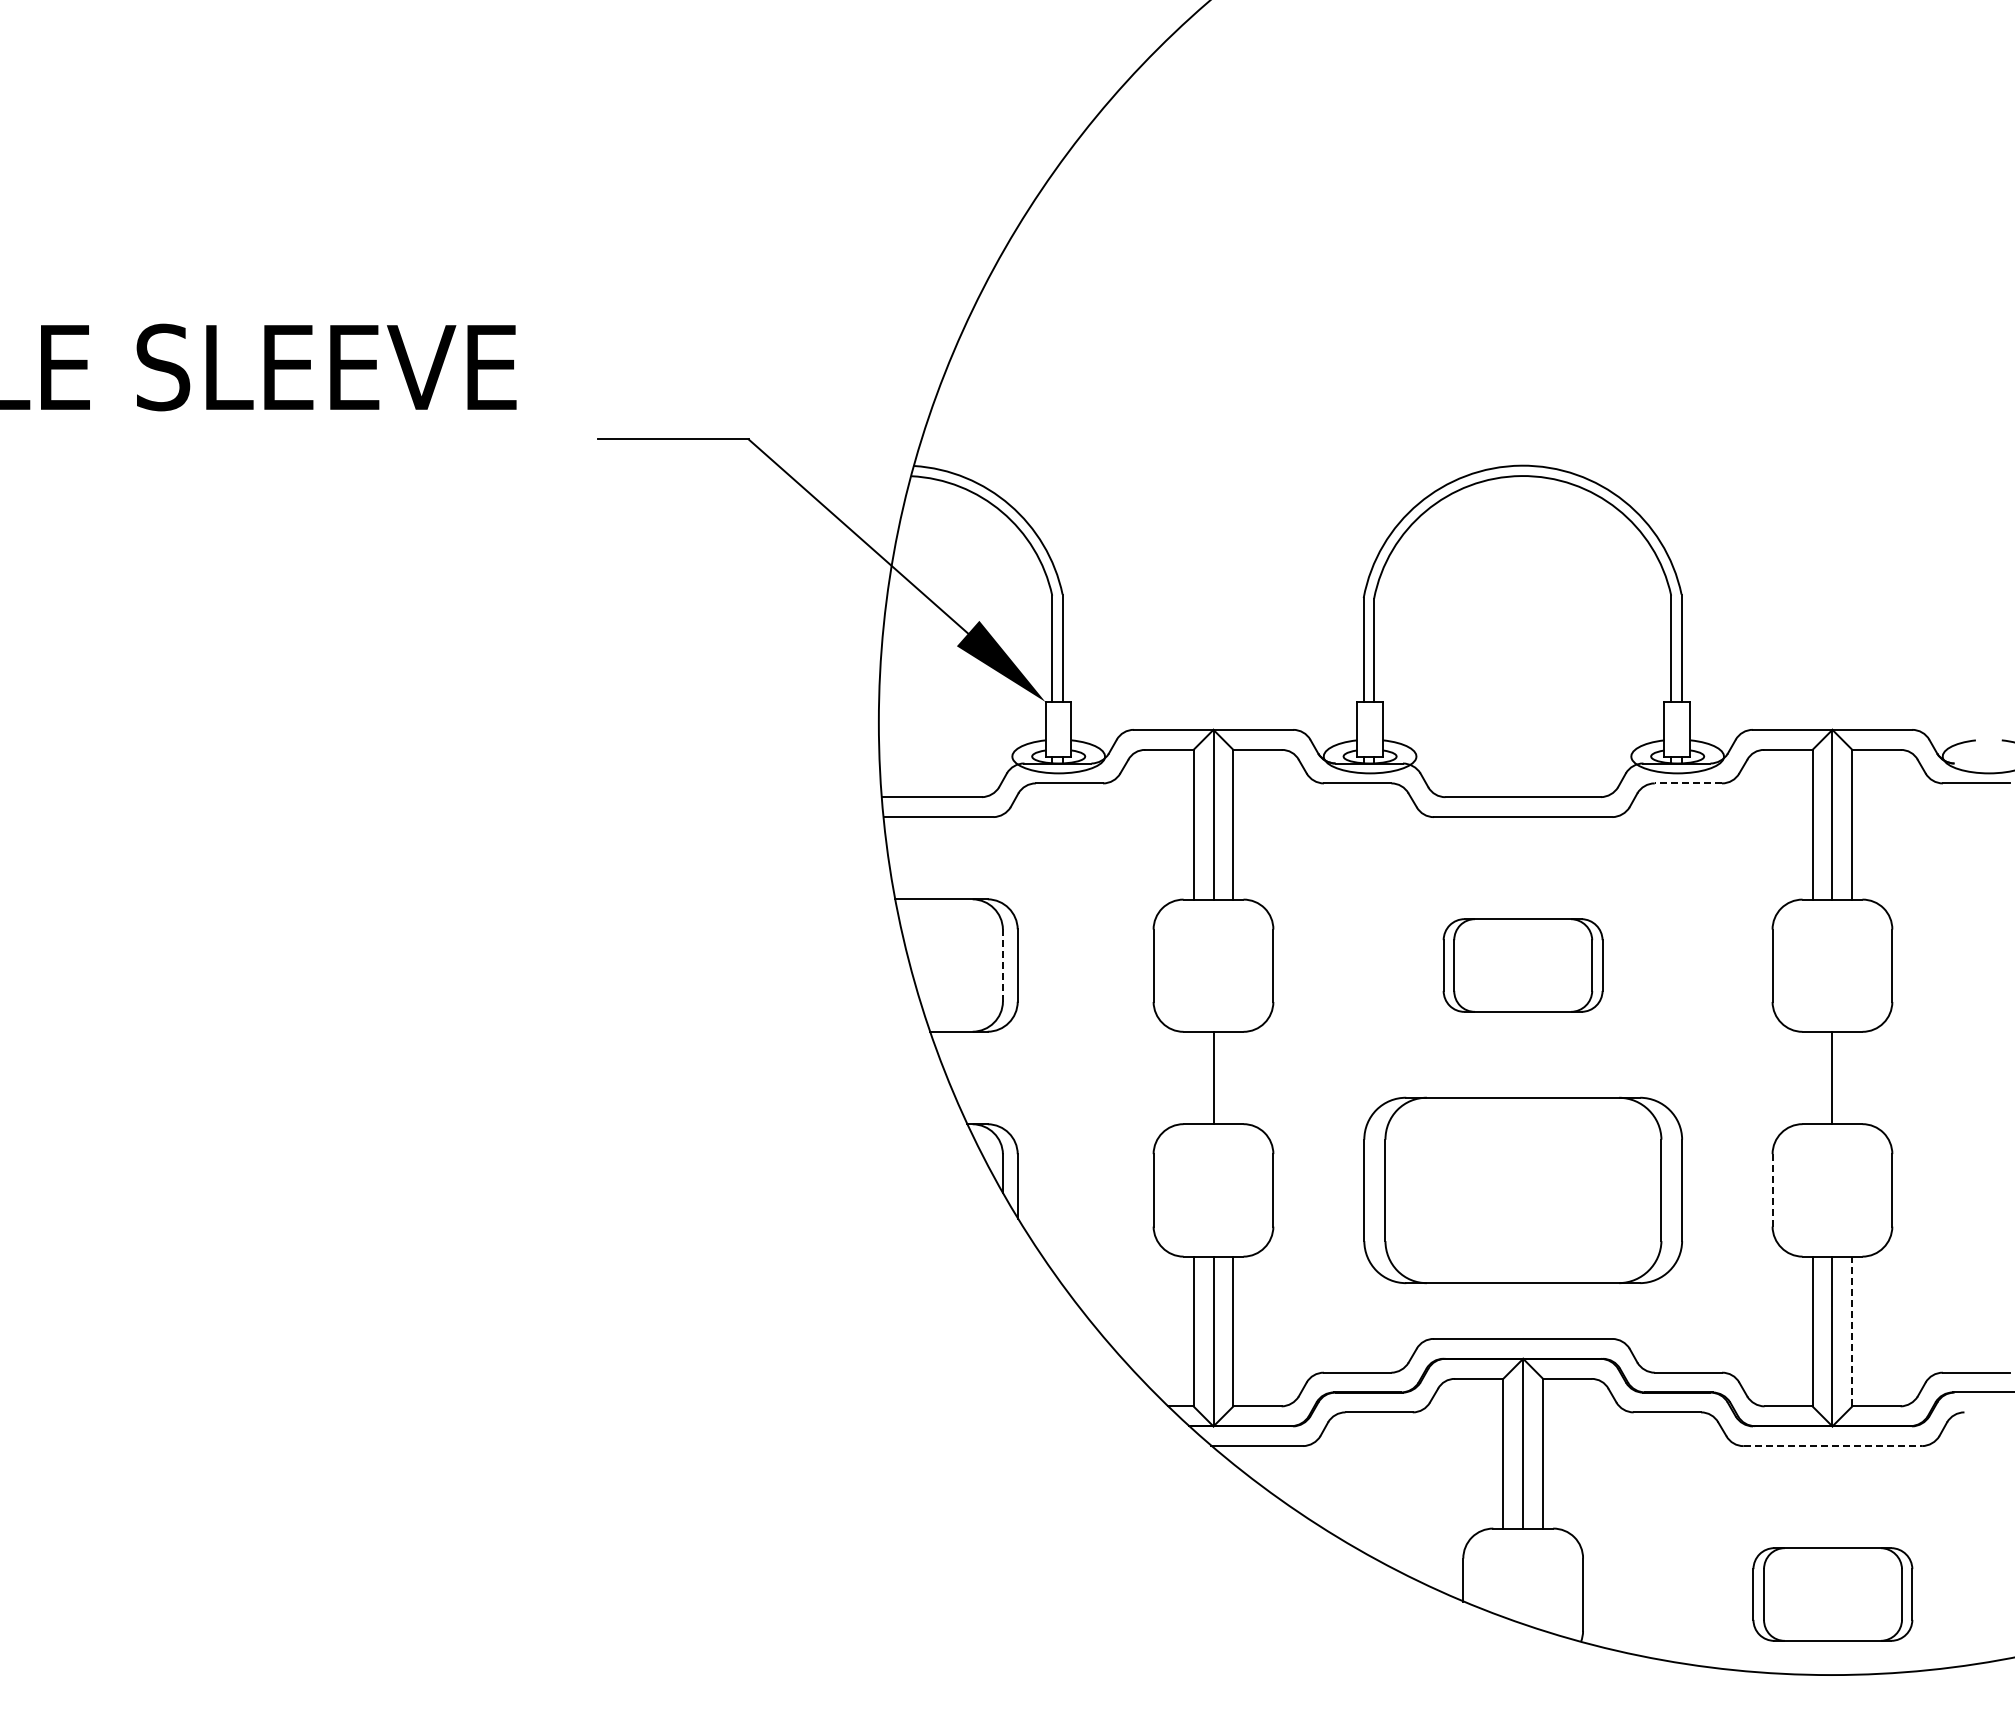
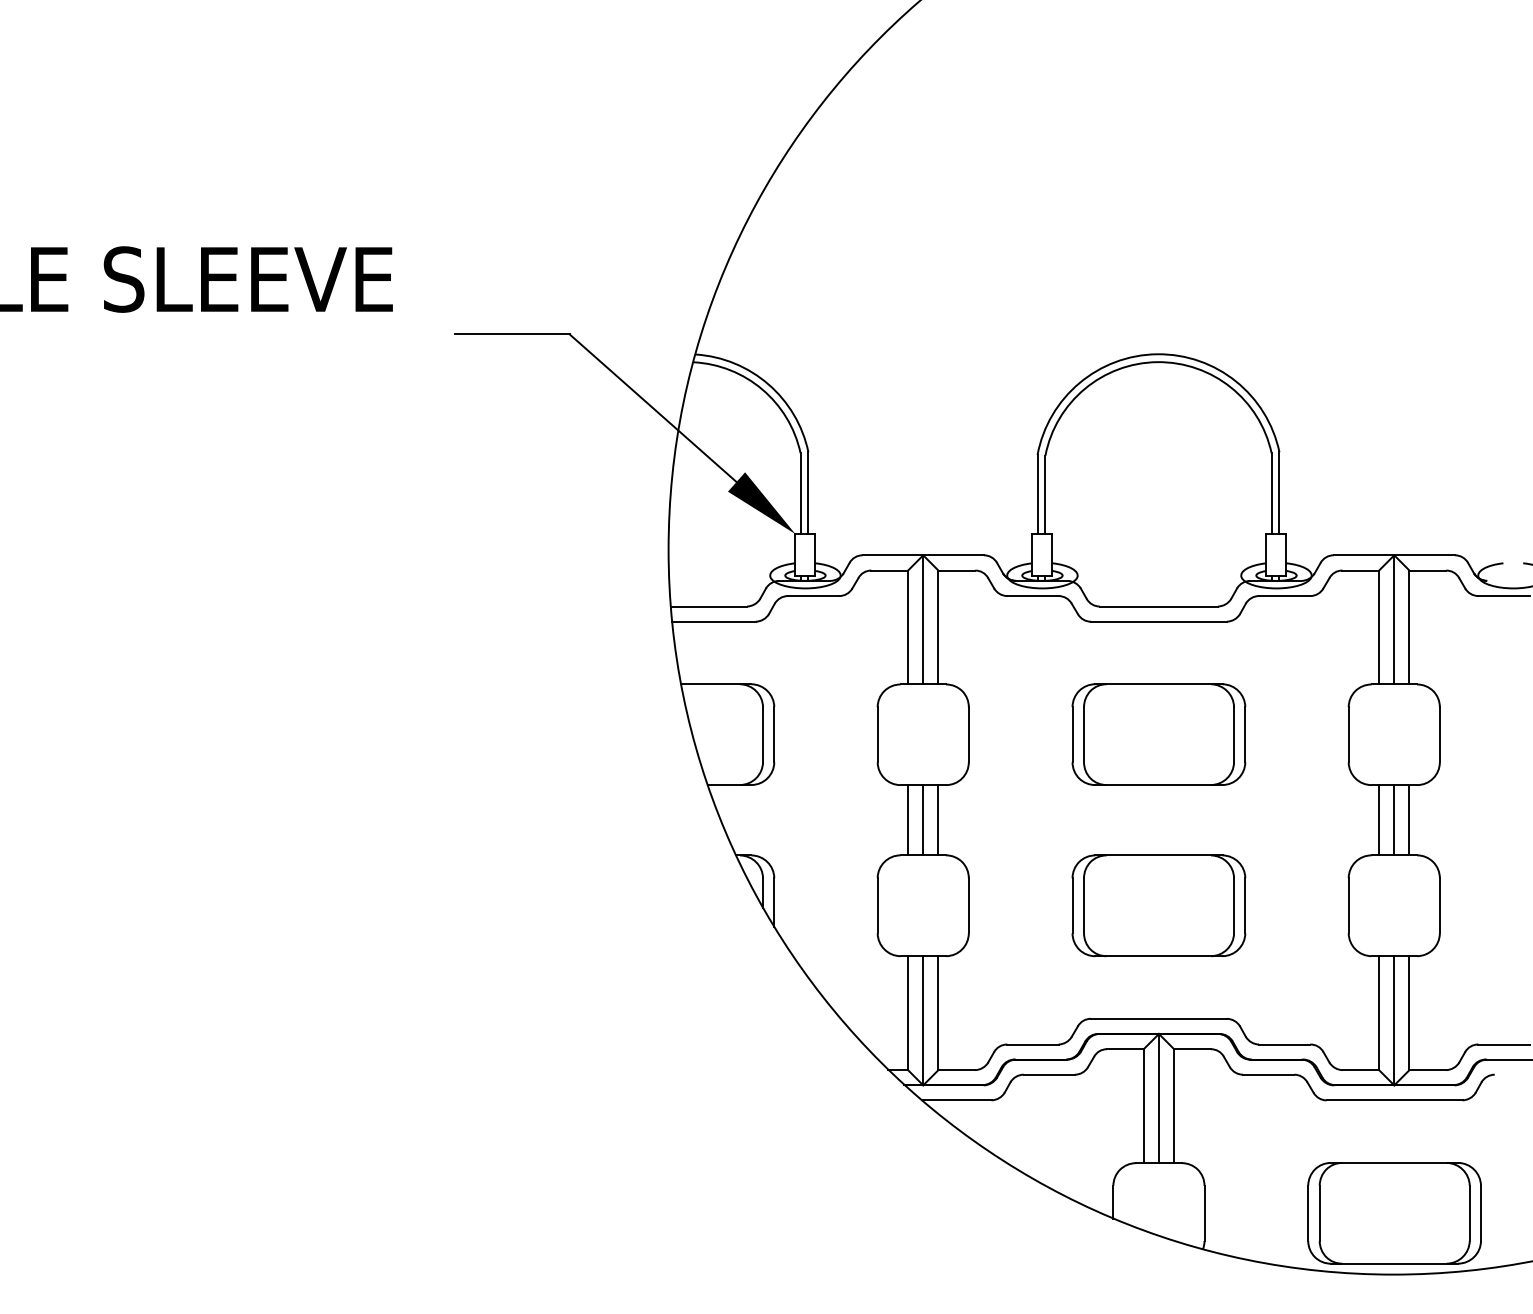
line: (1688, 783) -> (1284, 596), dashed -> solid
line: (1002, 965) -> (762, 734), dashed -> solid
part: (1522, 965) -> (1158, 734), size x1.43
line: (1193, 1077) -> (908, 819), added
line: (1233, 1077) -> (938, 819), added
line: (1812, 1077) -> (1379, 819), added
line: (1852, 1077) -> (1409, 819), added
part: (1522, 1190) -> (1158, 905), size x0.71
line: (1772, 1190) -> (1348, 905), dashed -> solid
line: (1852, 1331) -> (1409, 1013), dashed -> solid
line: (1833, 1446) -> (1395, 1100), dashed -> solid
part: (1832, 1594) -> (1394, 1213), size x1.43

